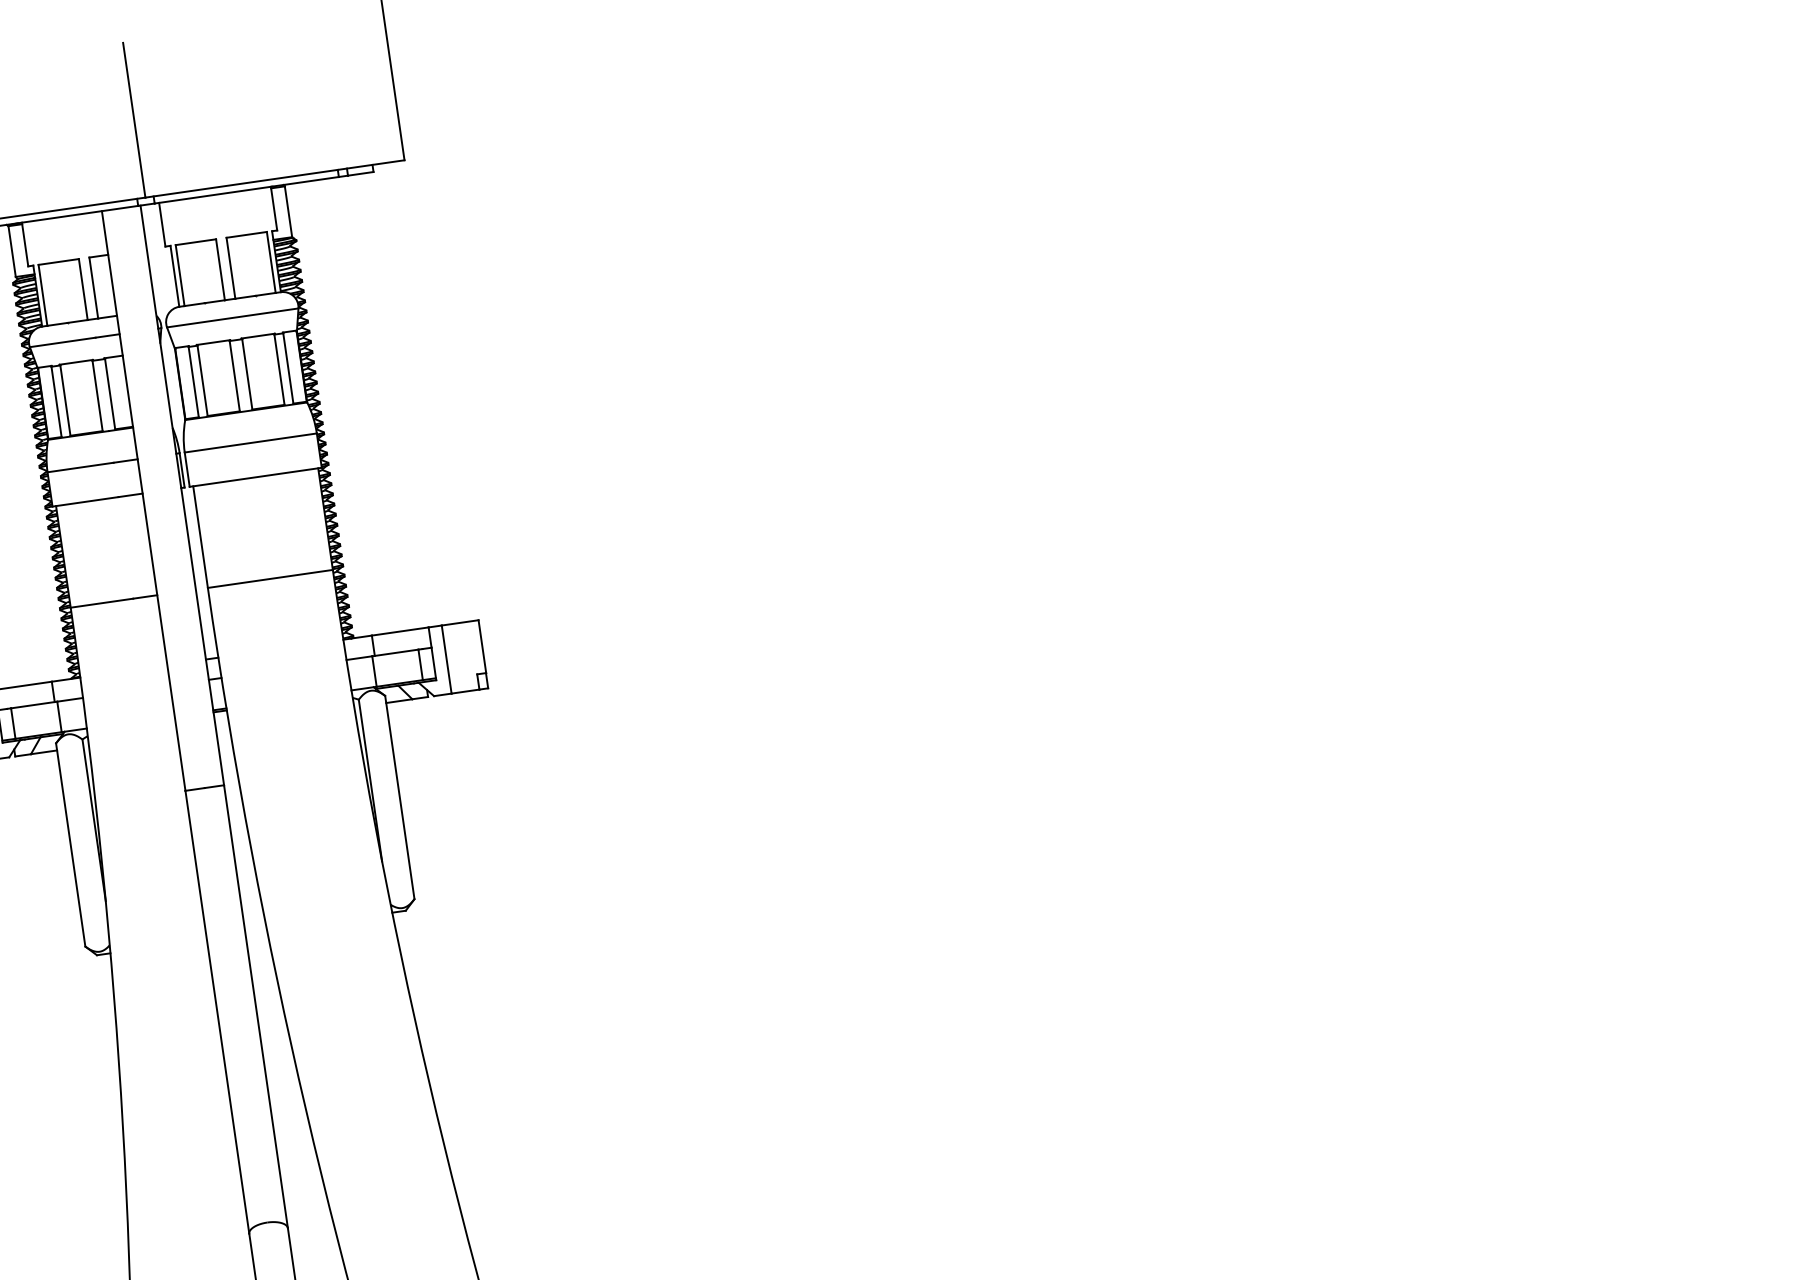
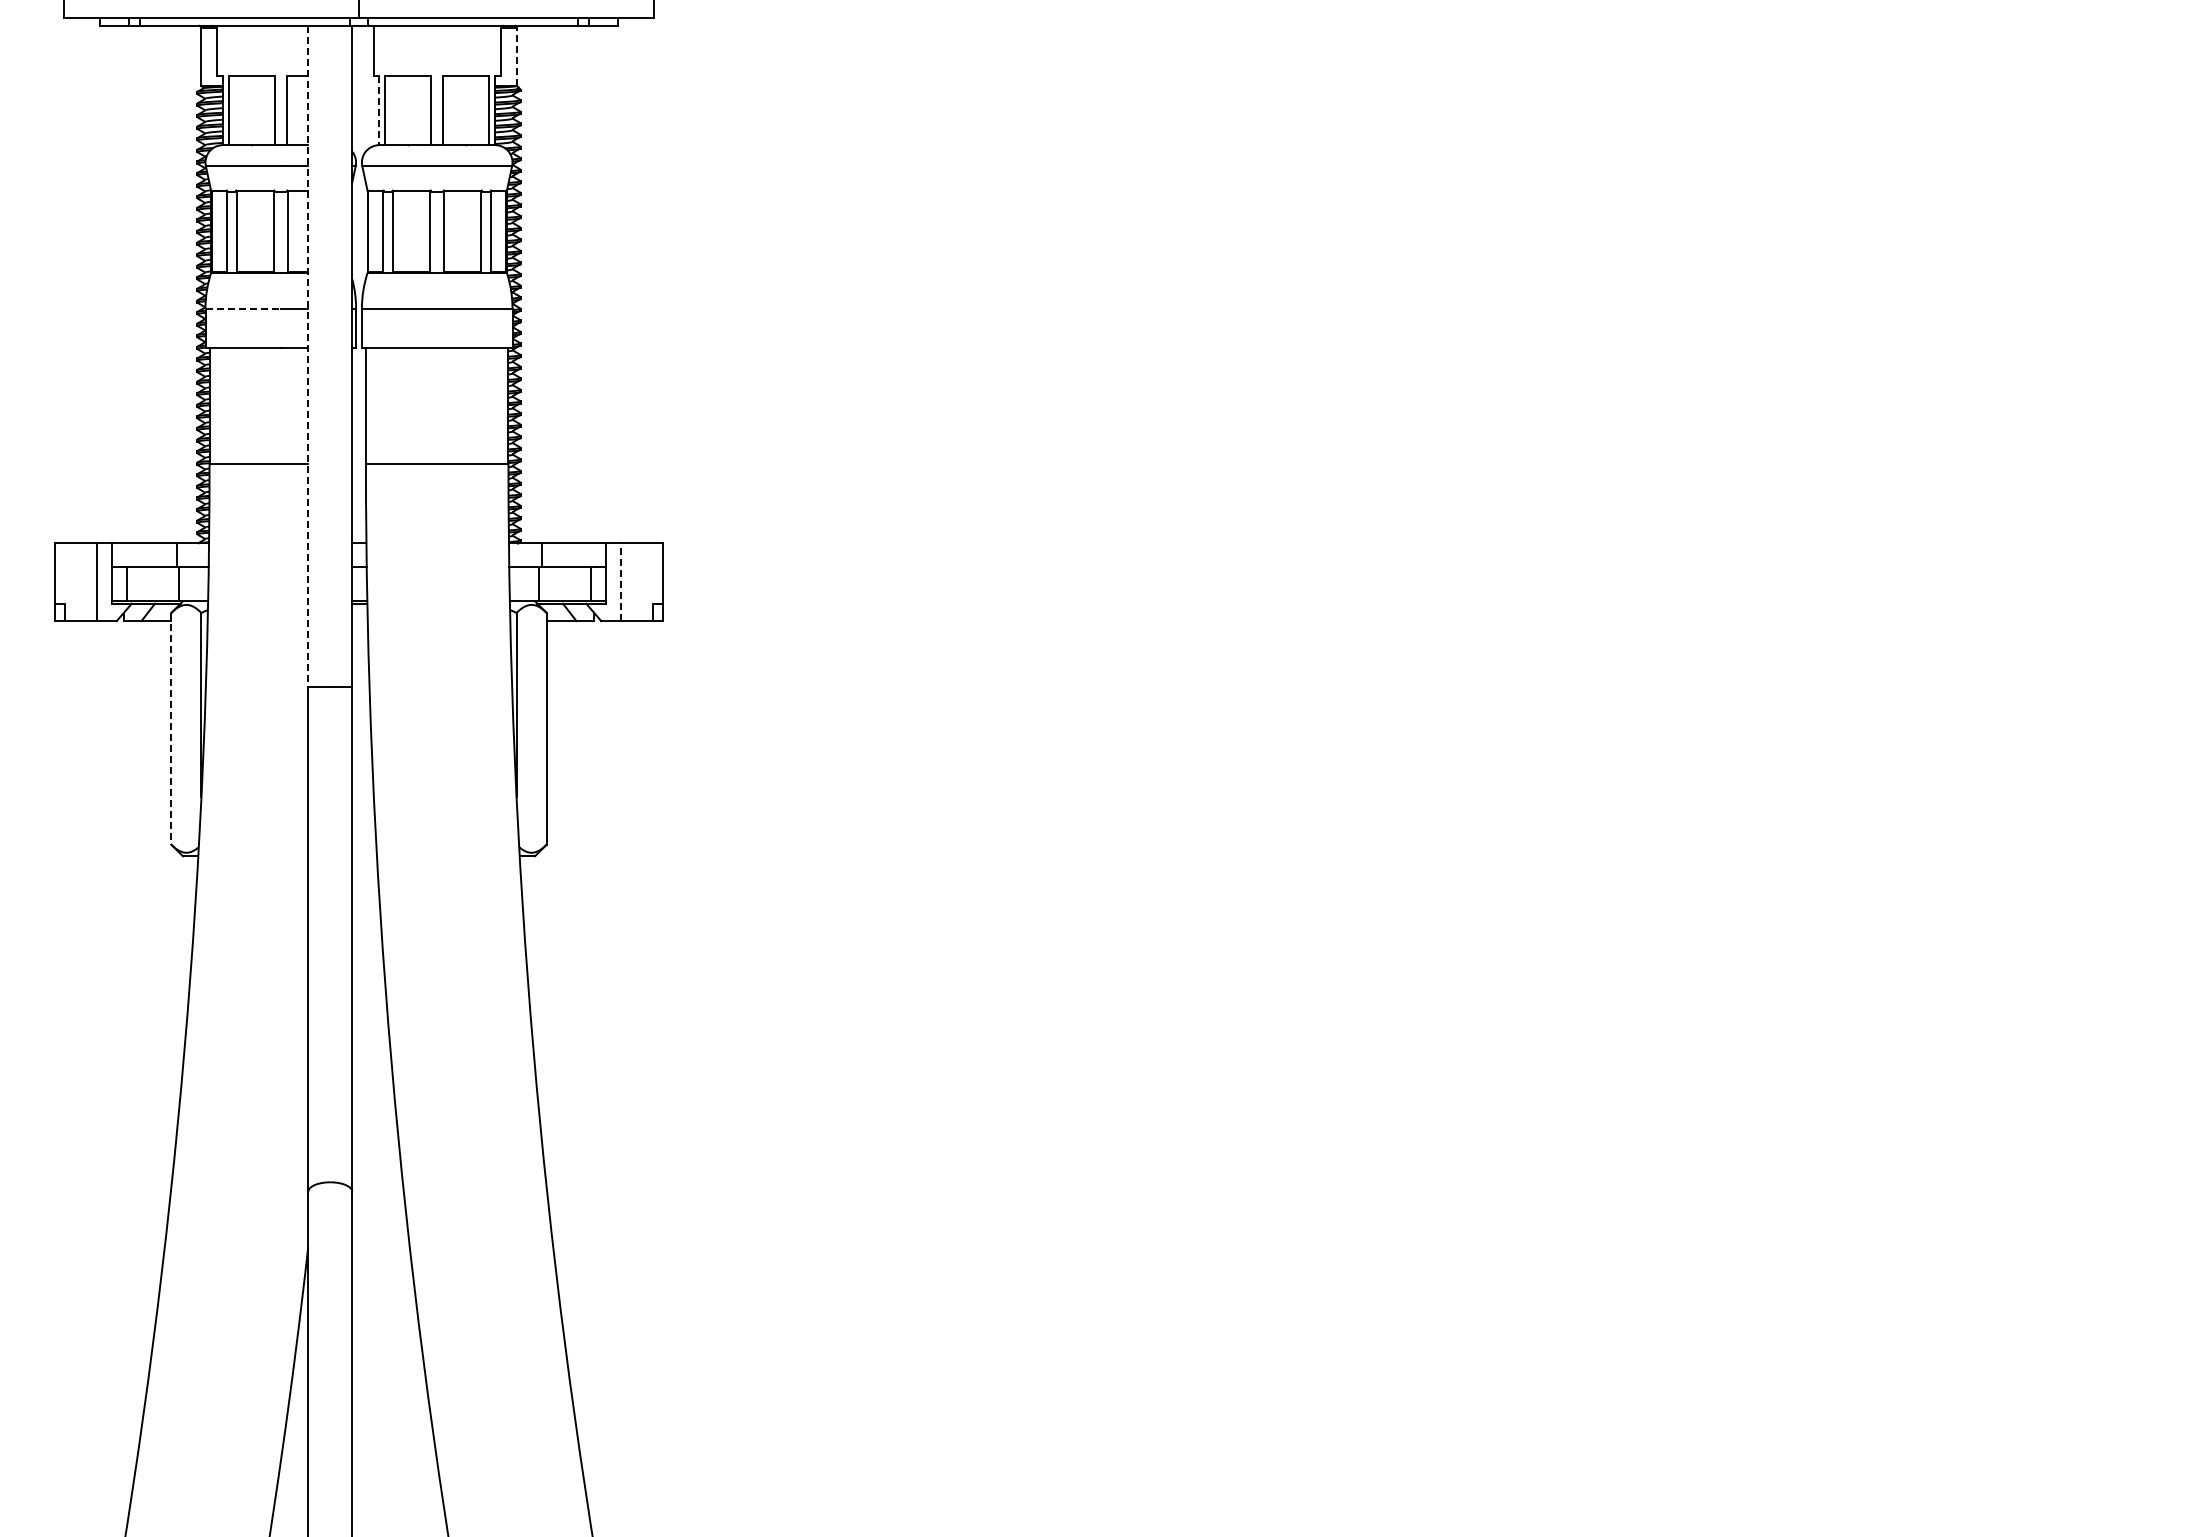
line: (288, 211) -> (516, 56), solid -> dashed
line: (175, 276) -> (379, 110), solid -> dashed
line: (80, 467) -> (243, 308), solid -> dashed
line: (143, 501) -> (308, 356), solid -> dashed
line: (446, 659) -> (621, 582), solid -> dashed
line: (70, 844) -> (171, 728), solid -> dashed

